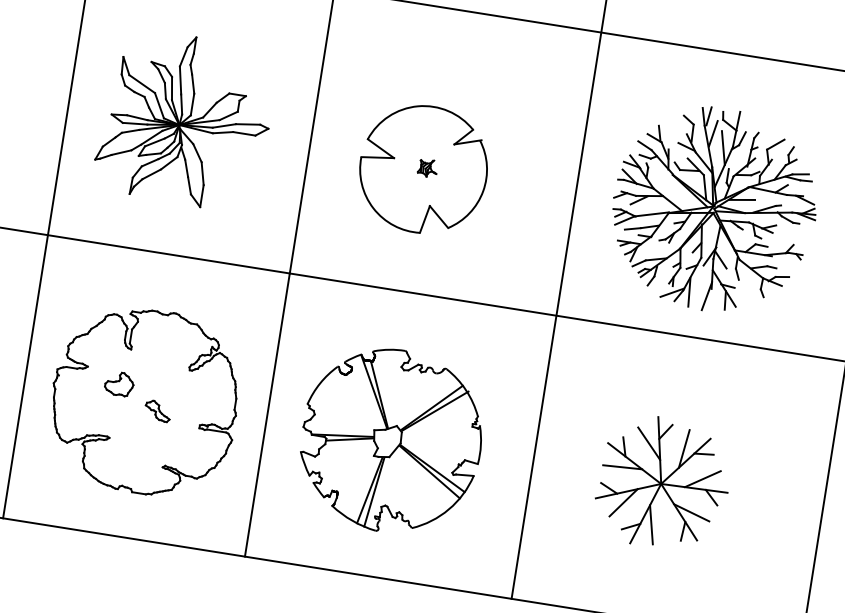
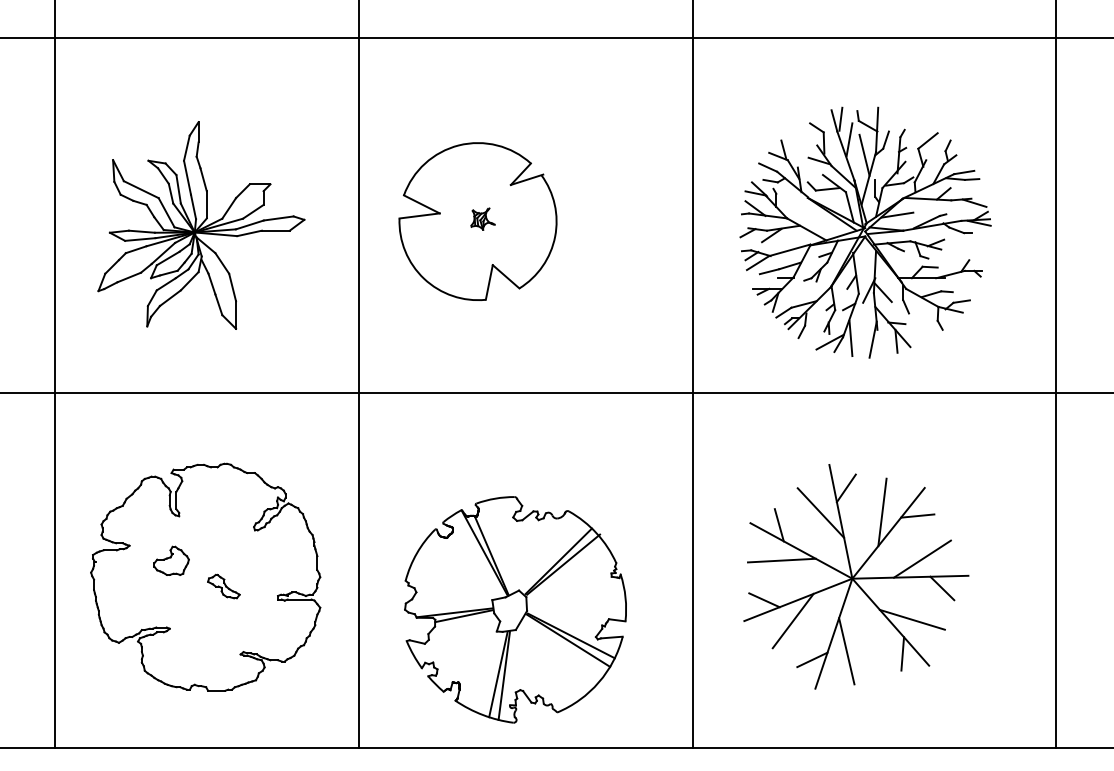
part: (423, 169) -> (477, 221), moved
part: (391, 440) -> (515, 609), moved
part: (663, 482) -> (856, 576), size x1.4

